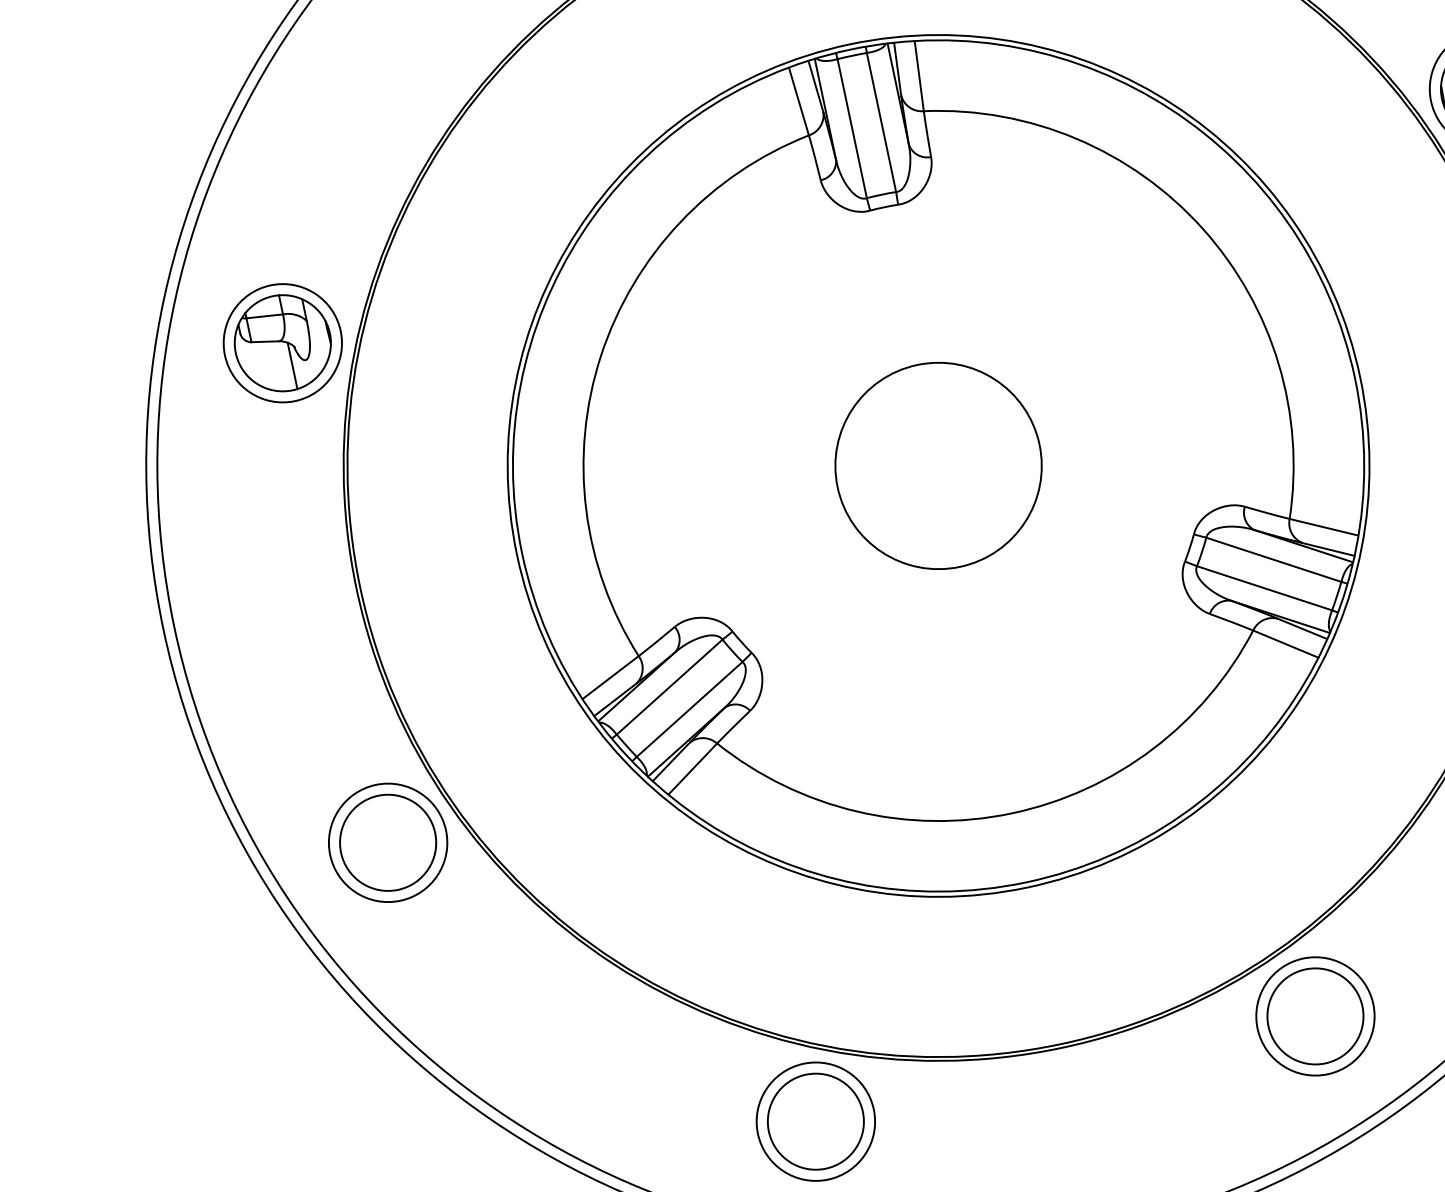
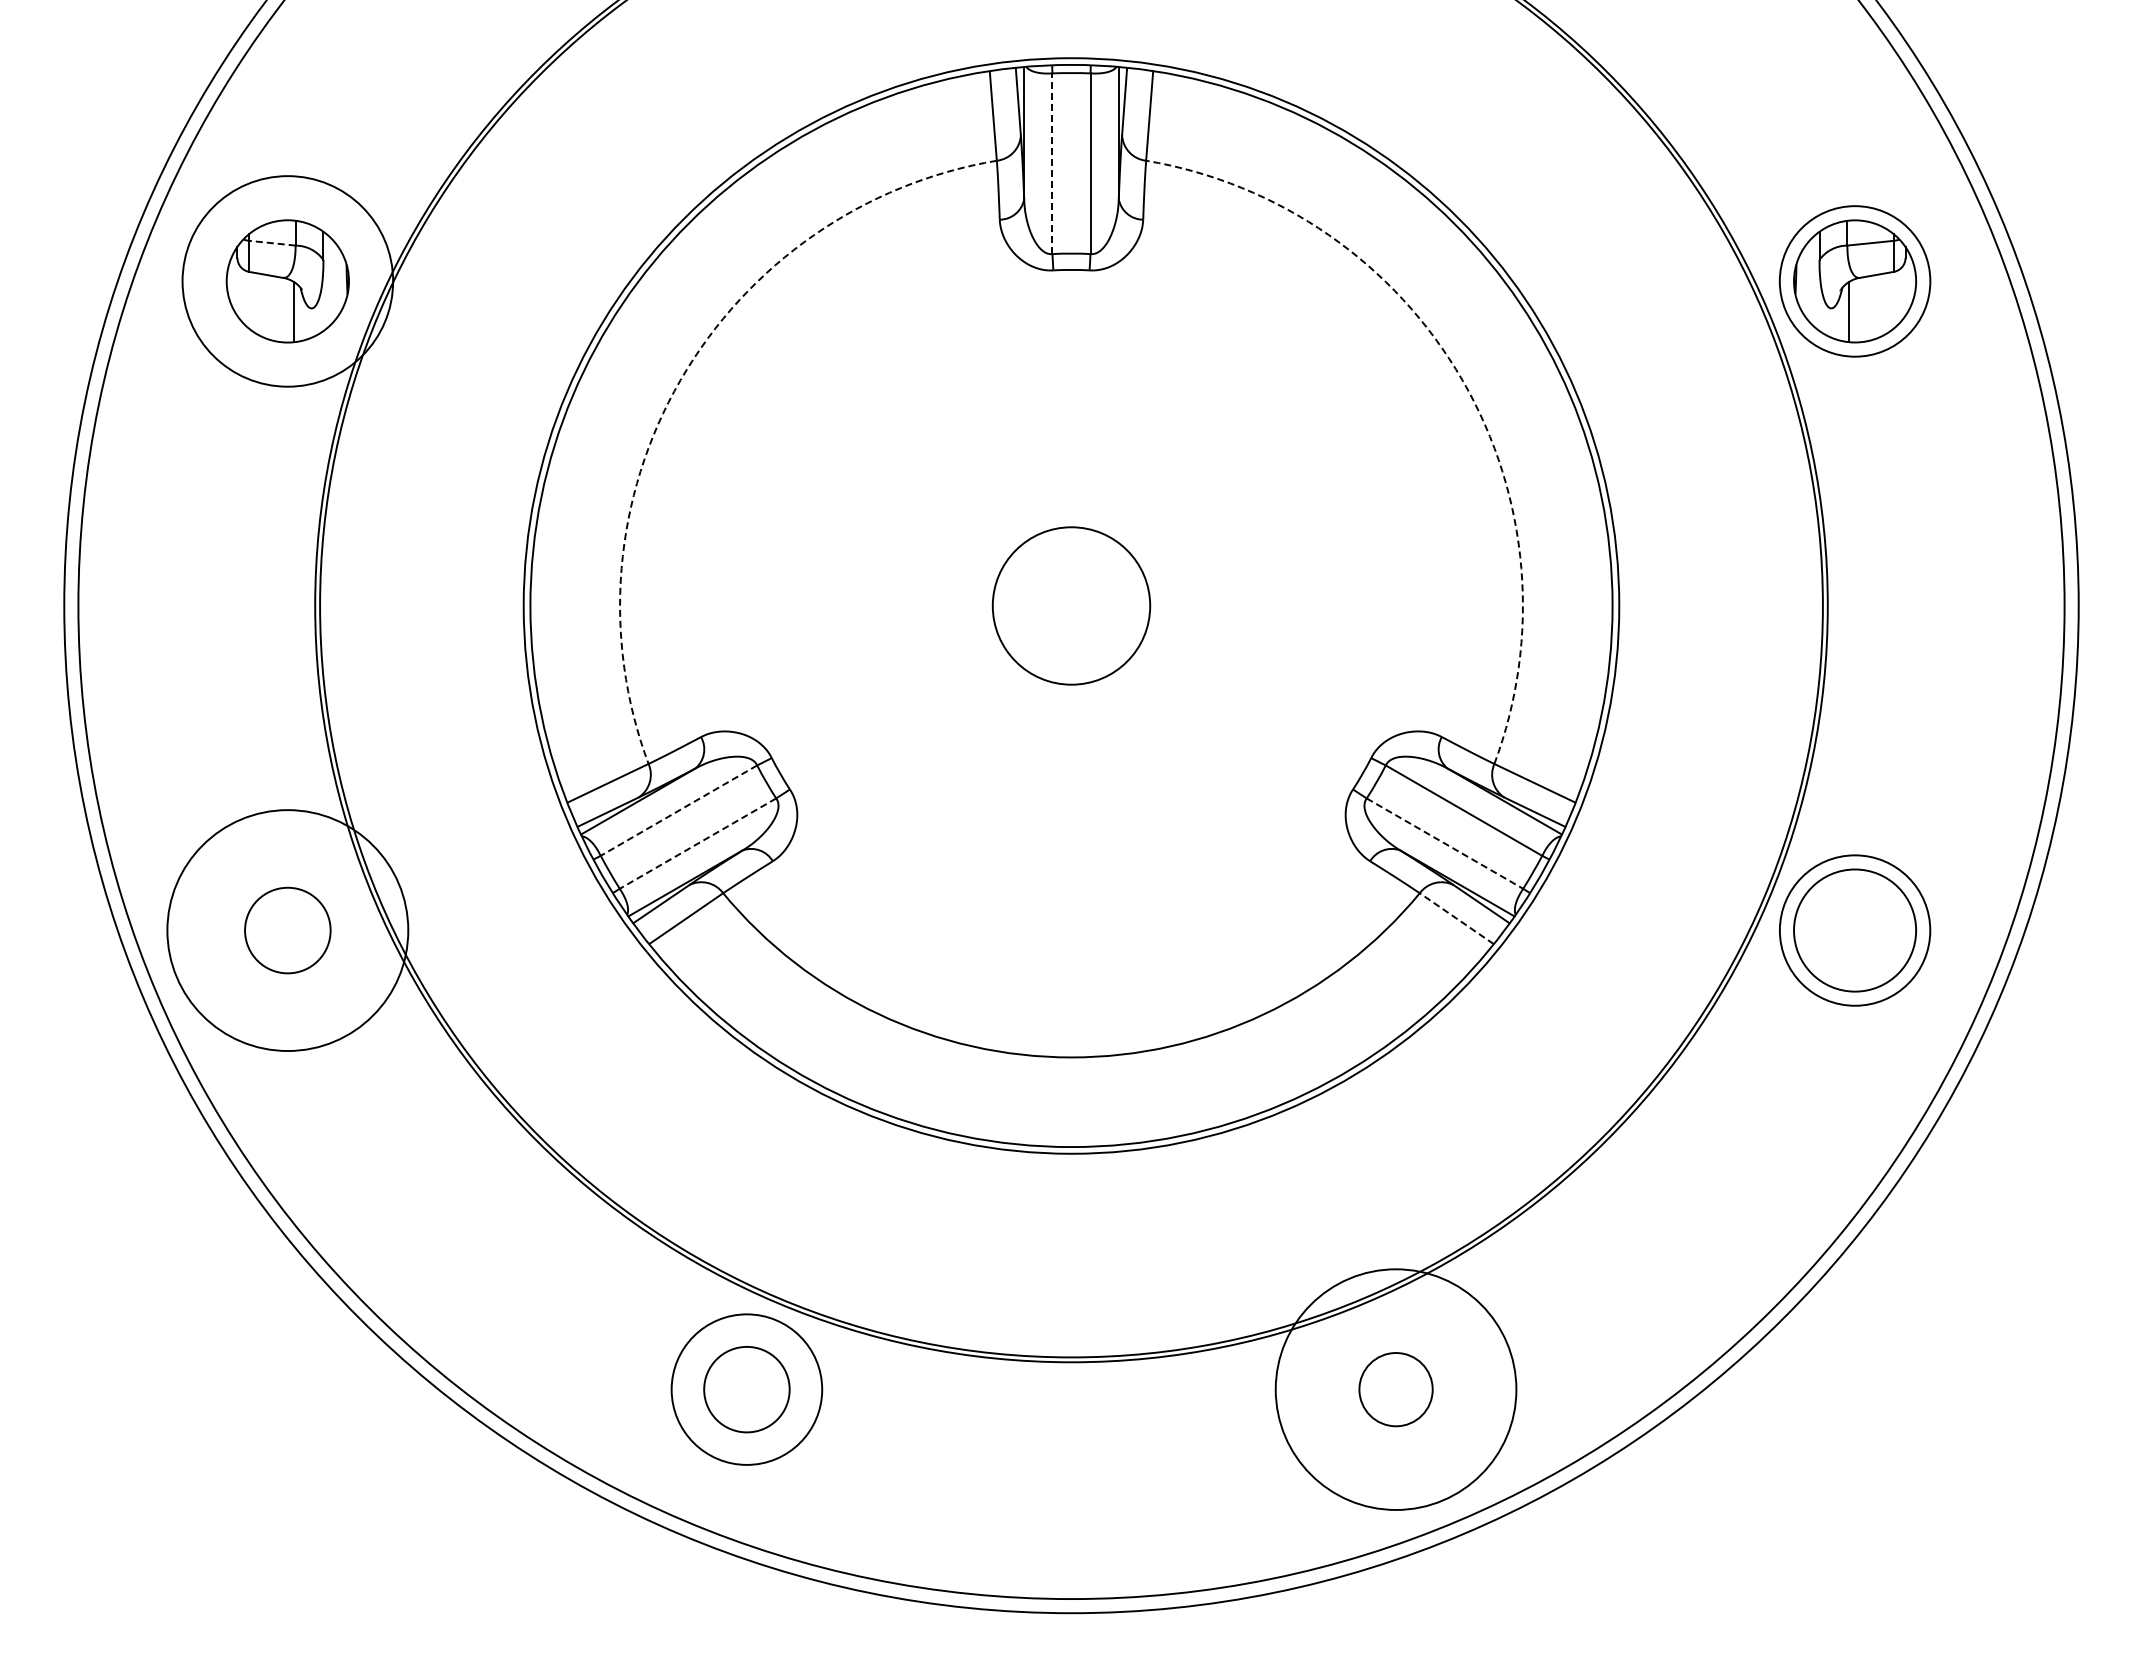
line: (852, 128) -> (1052, 163), solid -> dashed
arc: (1202, 229) -> (1462, 380), solid -> dashed
line: (264, 316) -> (271, 243), solid -> dashed
circle: (282, 343) -> (287, 281), size x1.4
arc: (601, 355) -> (680, 380), solid -> dashed
circle: (938, 465) -> (1071, 605), size x0.6
line: (1264, 588) -> (1445, 843), solid -> dashed
line: (1285, 644) -> (1456, 918), solid -> dashed
line: (669, 687) -> (678, 810), solid -> dashed
line: (689, 709) -> (697, 843), solid -> dashed
circle: (387, 842) -> (287, 930), size x0.7
circle: (387, 842) -> (287, 930), size x1.6
circle: (1315, 1016) -> (1395, 1389), size x1.6
circle: (1315, 1016) -> (1396, 1389), size x0.6
circle: (815, 1121) -> (746, 1389), size x0.7

